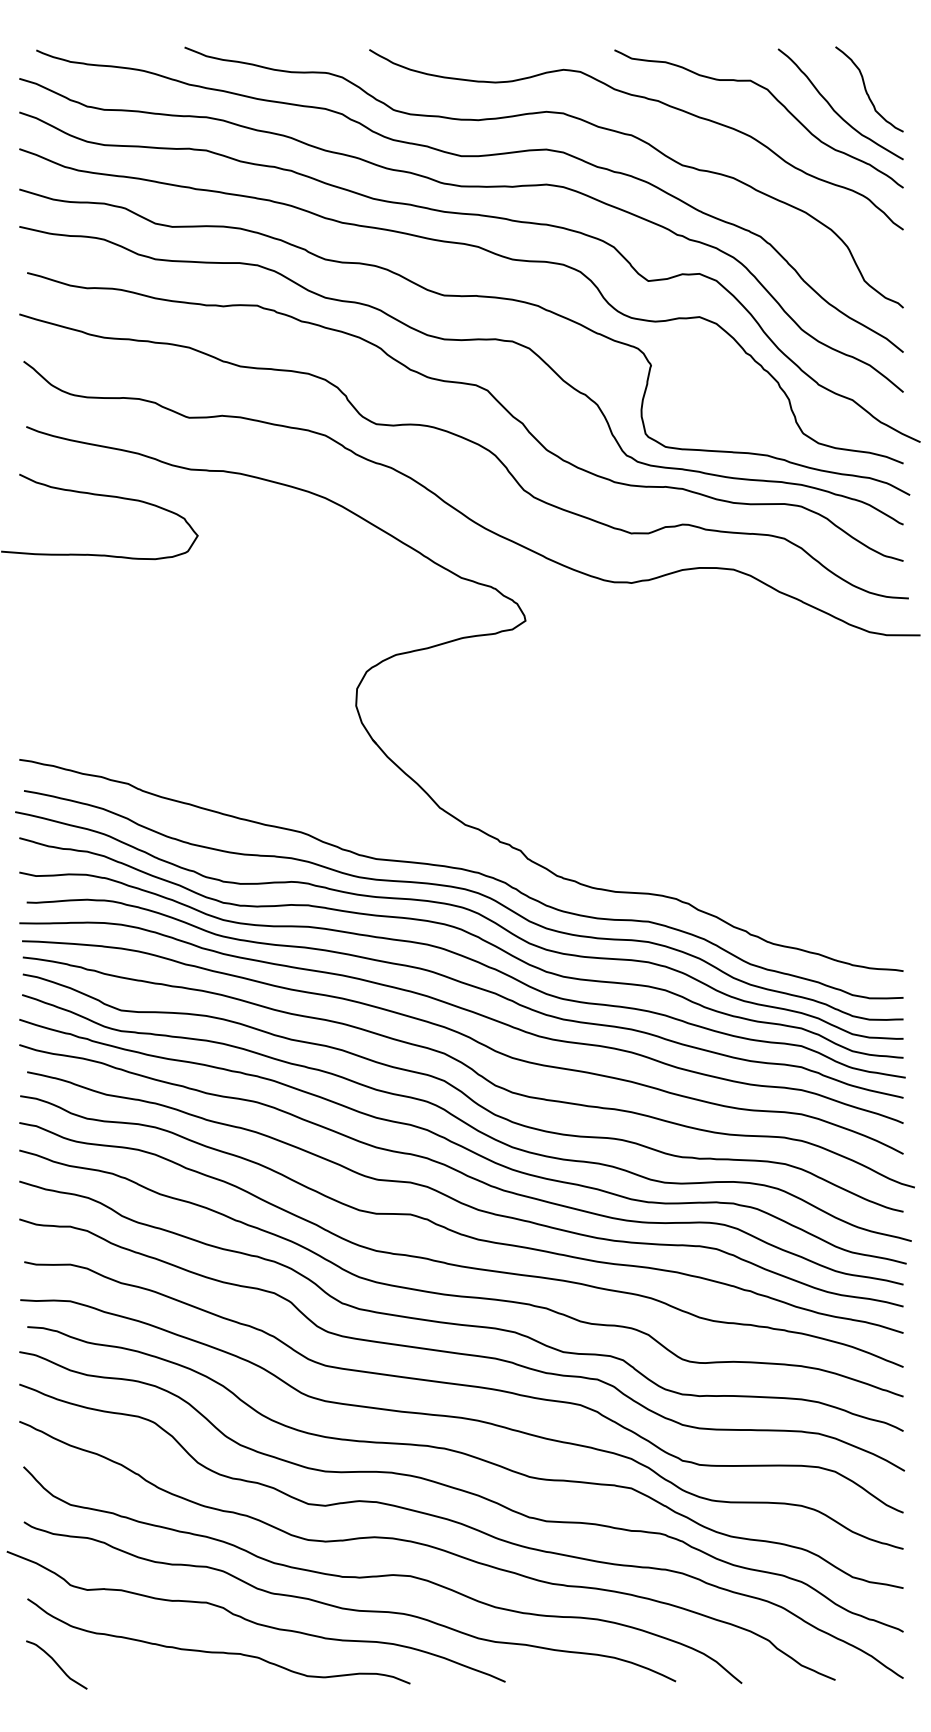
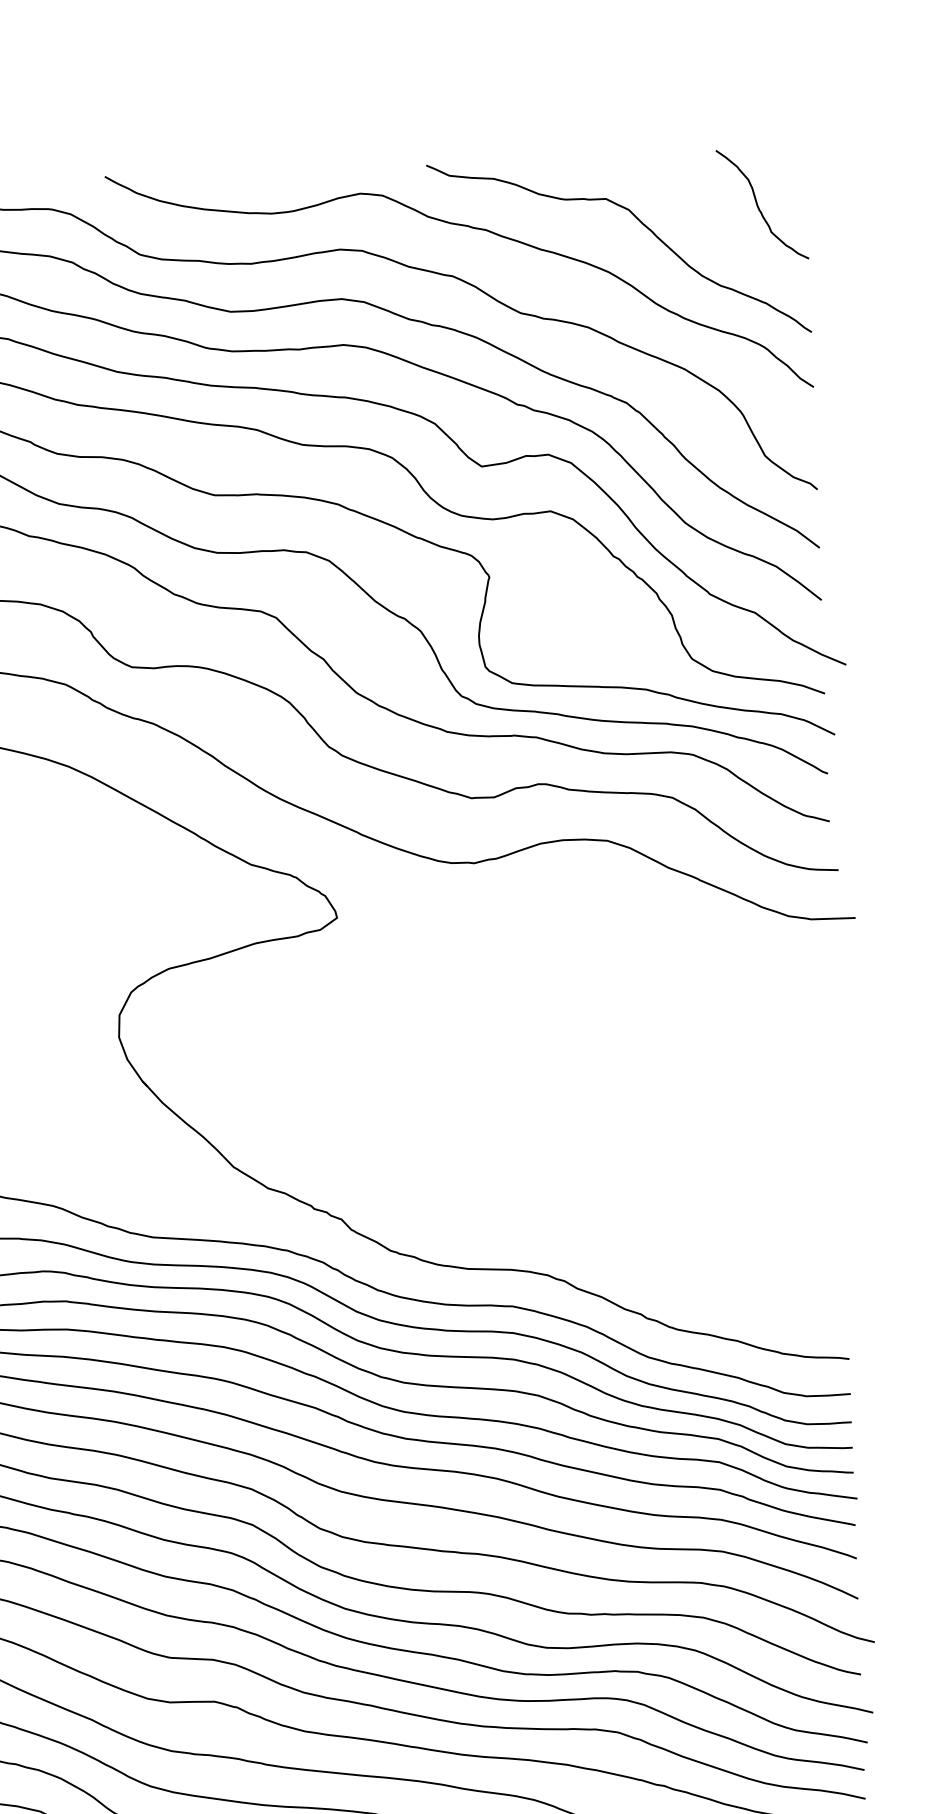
curve: (834, 109) -> (717, 232), removed

